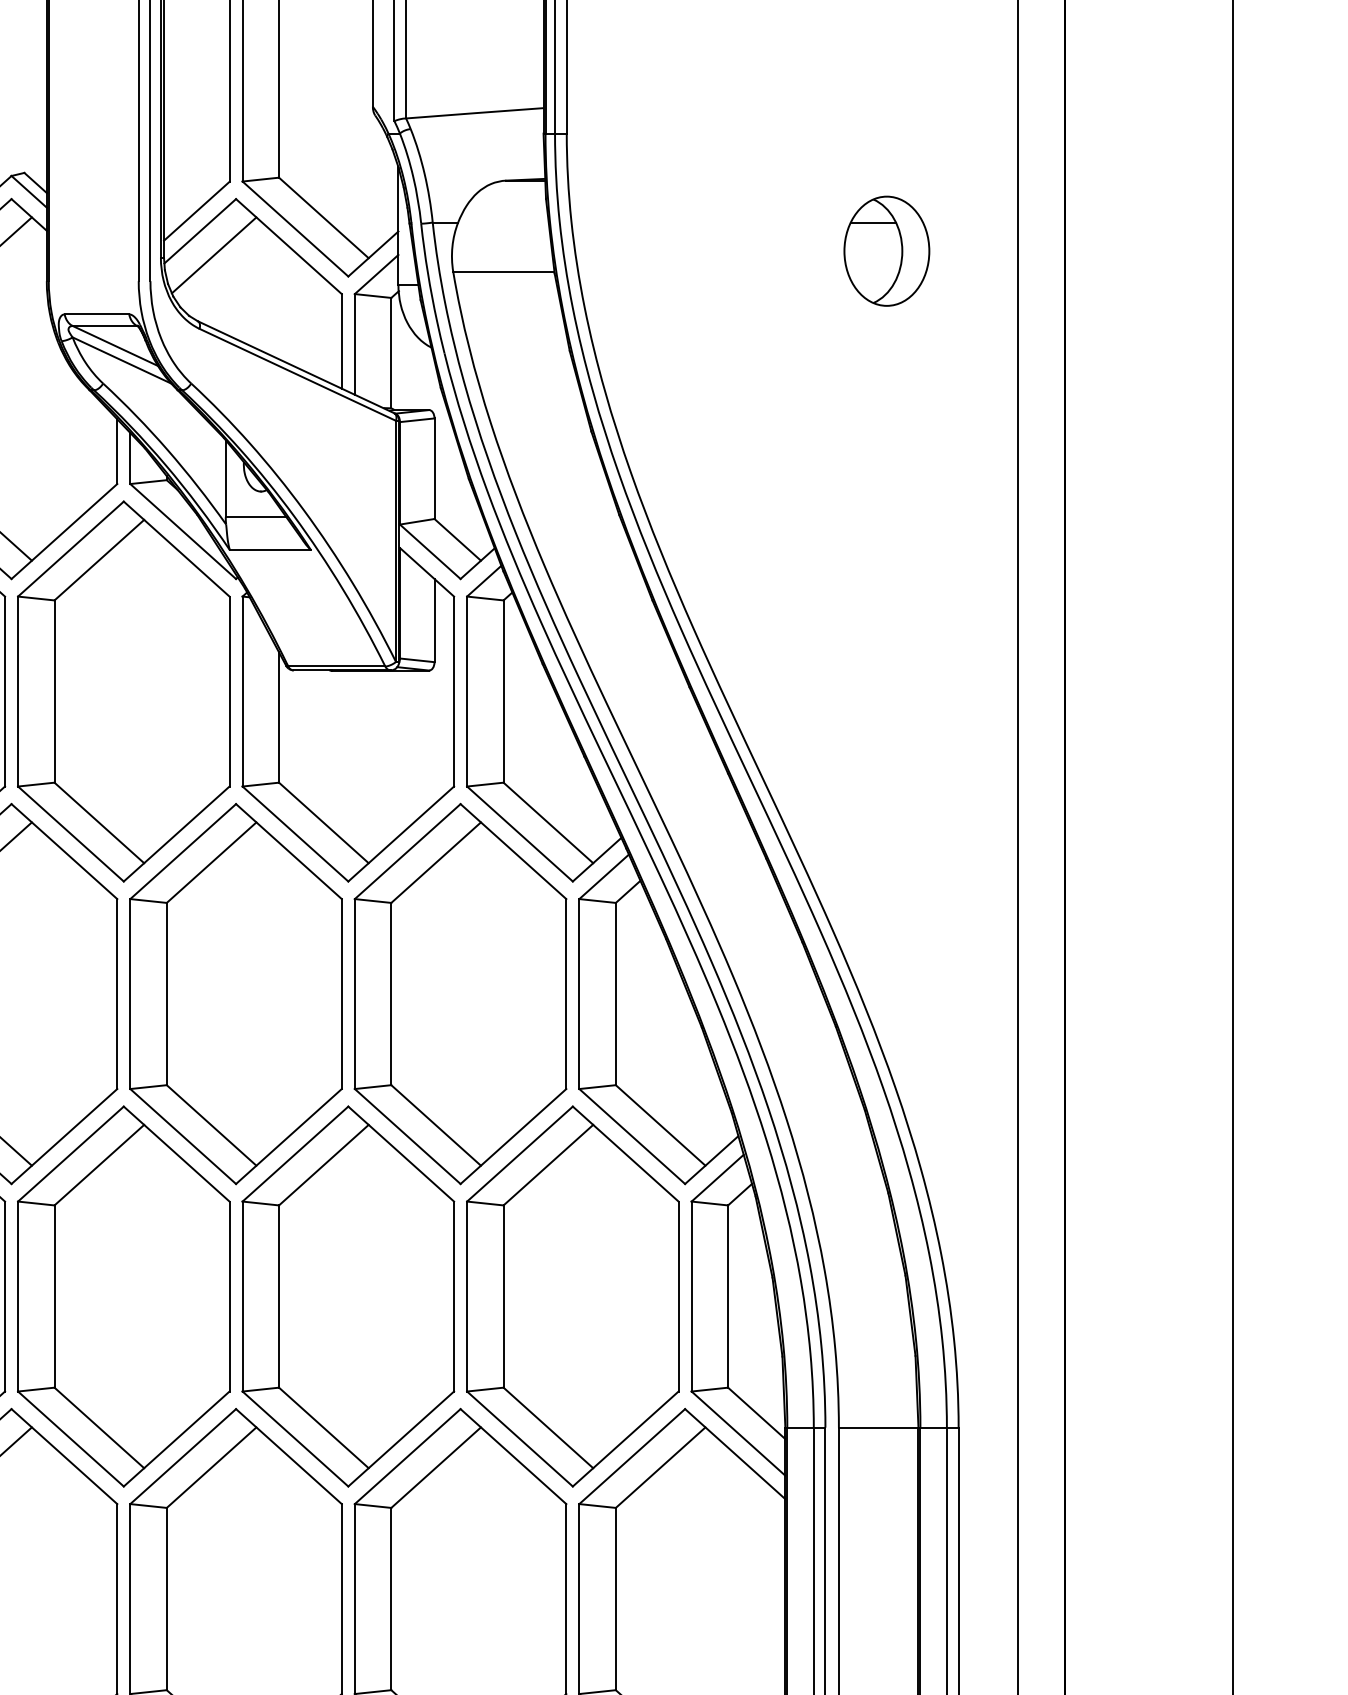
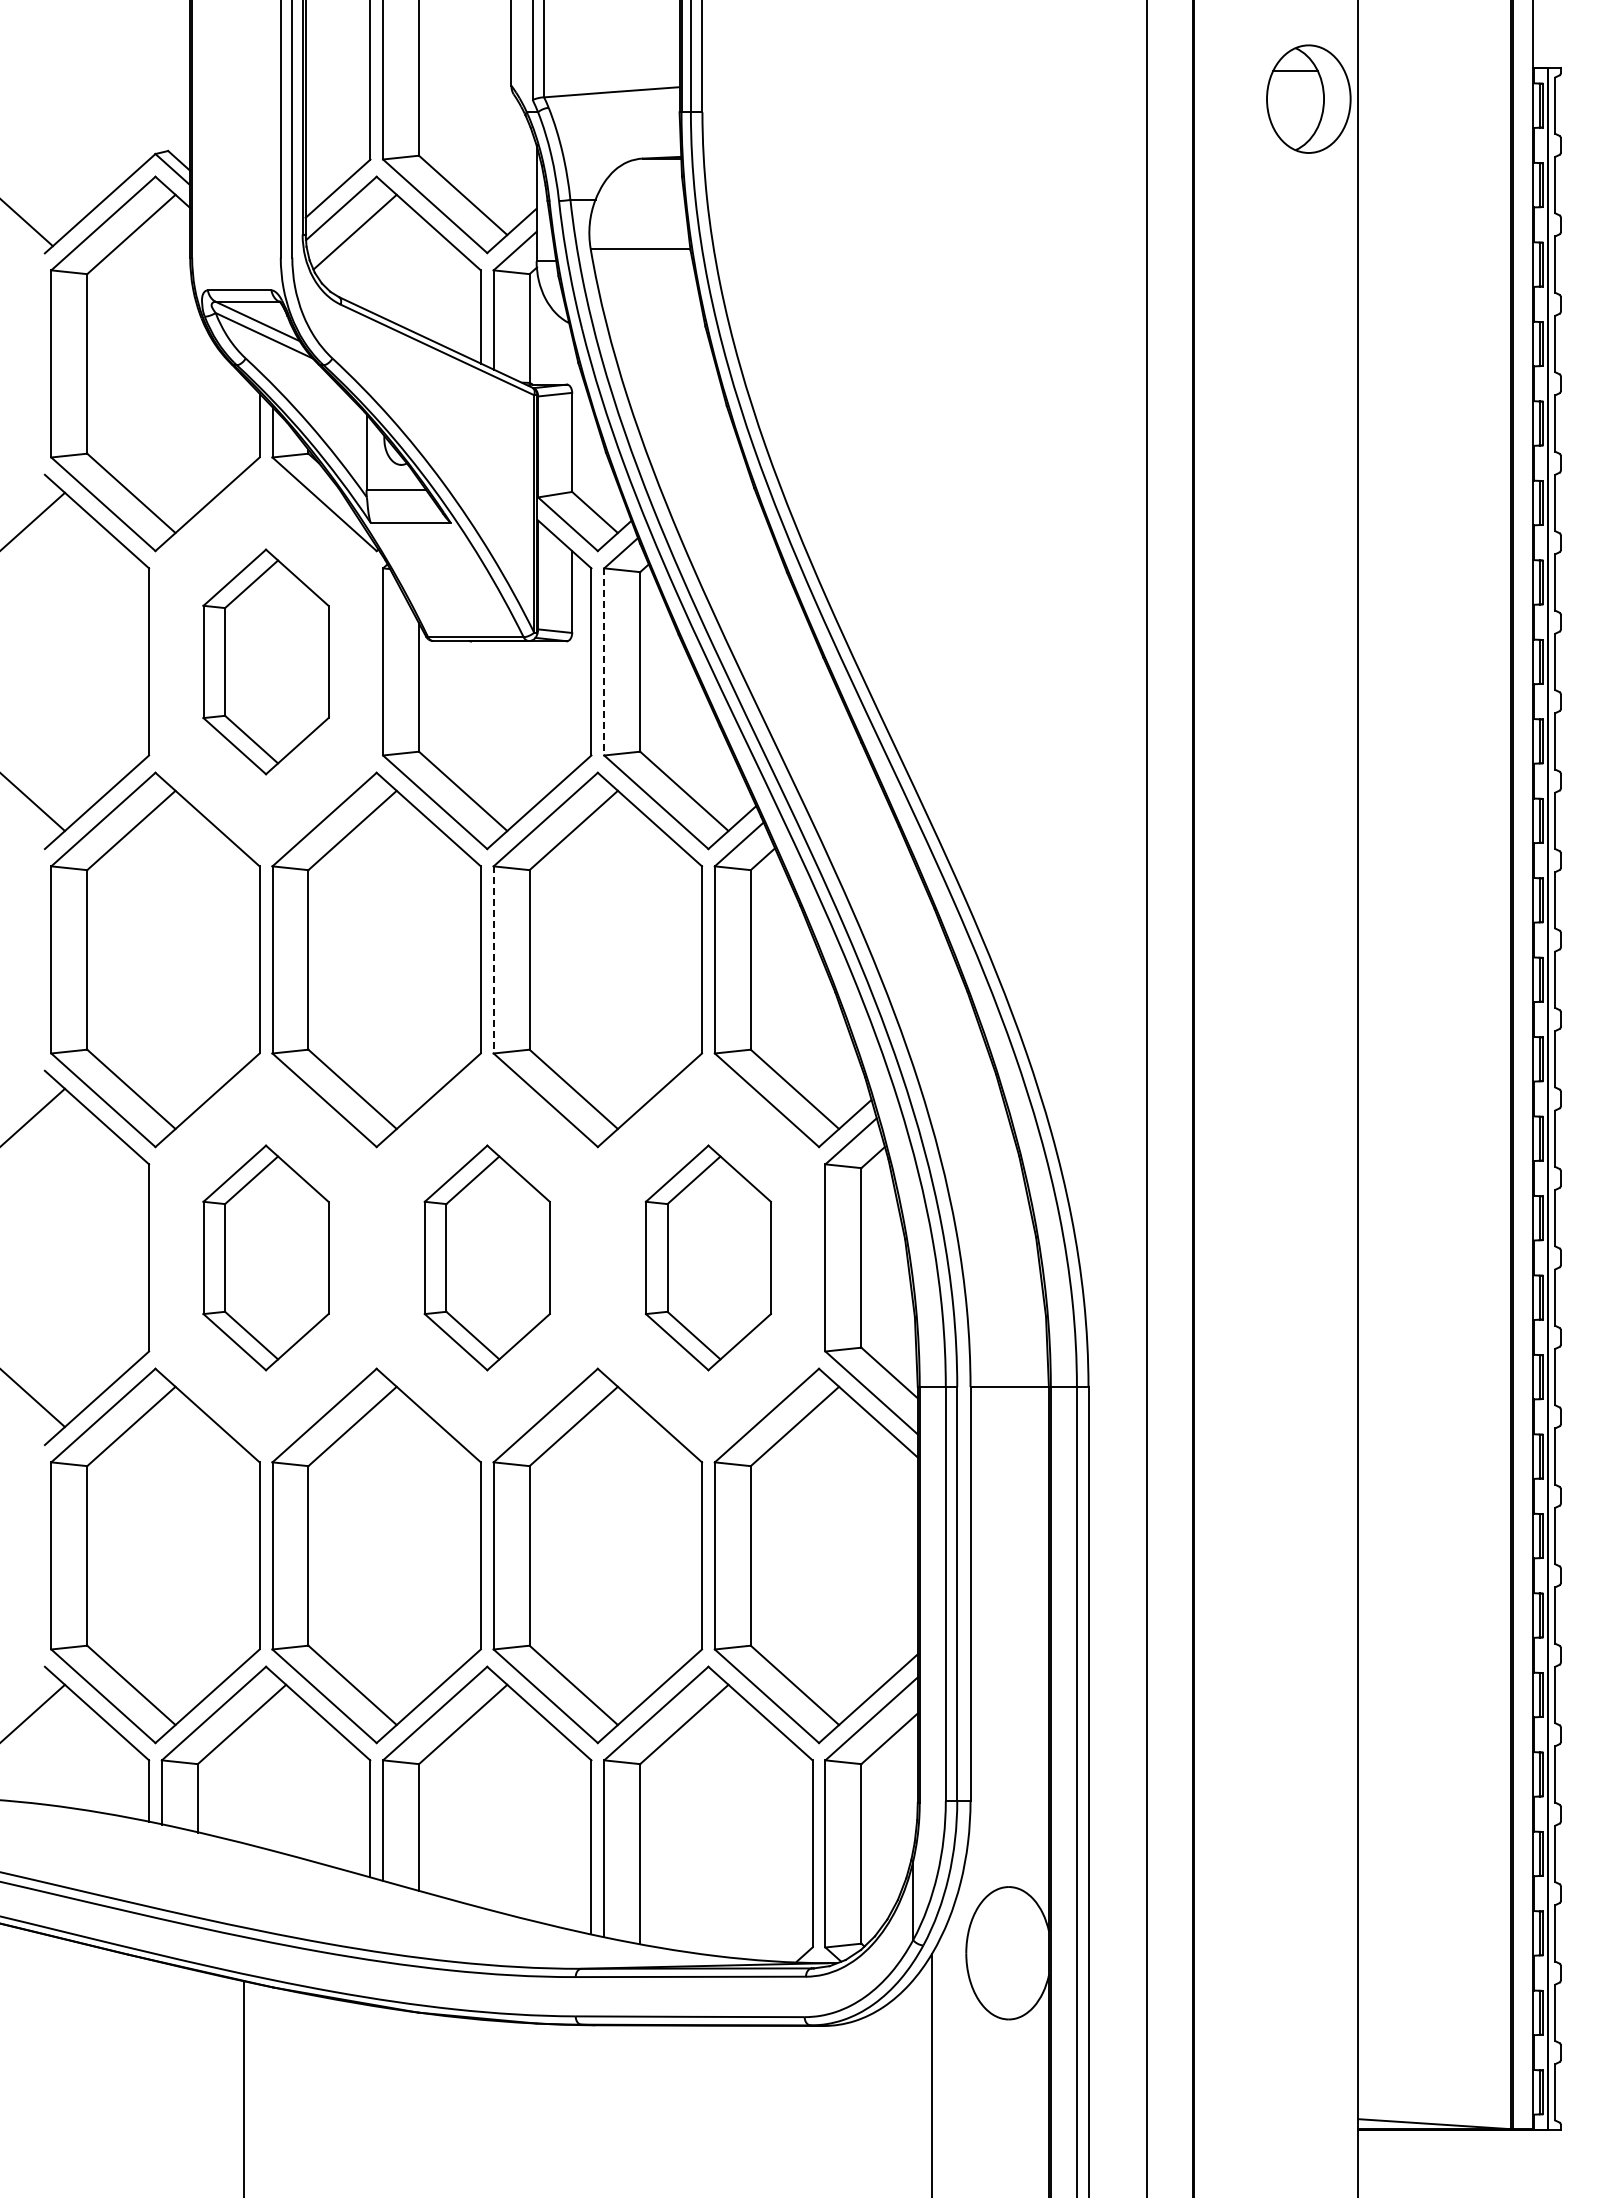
part: (886, 250) -> (1308, 98), moved
part: (123, 691) -> (265, 661), size x0.6
line: (467, 691) -> (604, 661), solid -> dashed
line: (354, 993) -> (493, 959), solid -> dashed
part: (123, 1296) -> (265, 1257), size x0.6
part: (348, 1296) -> (487, 1257), size x0.6
part: (572, 1296) -> (708, 1257), size x0.6

